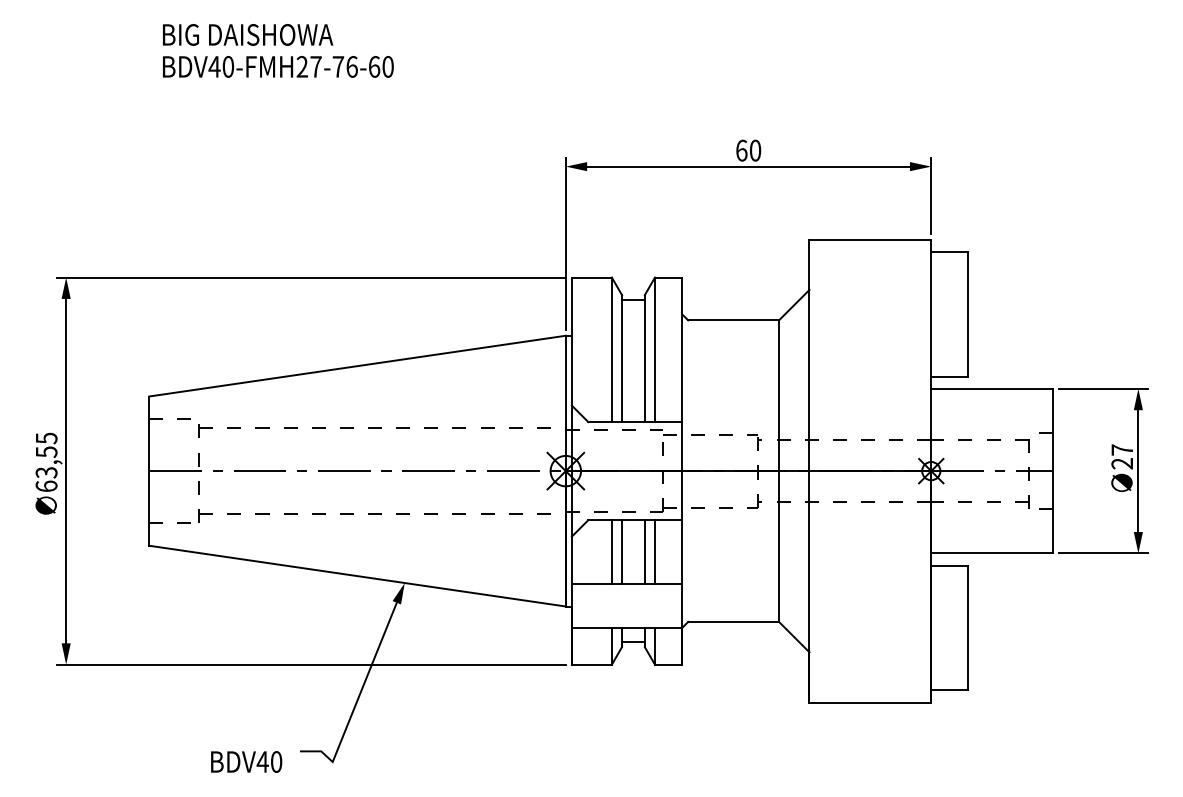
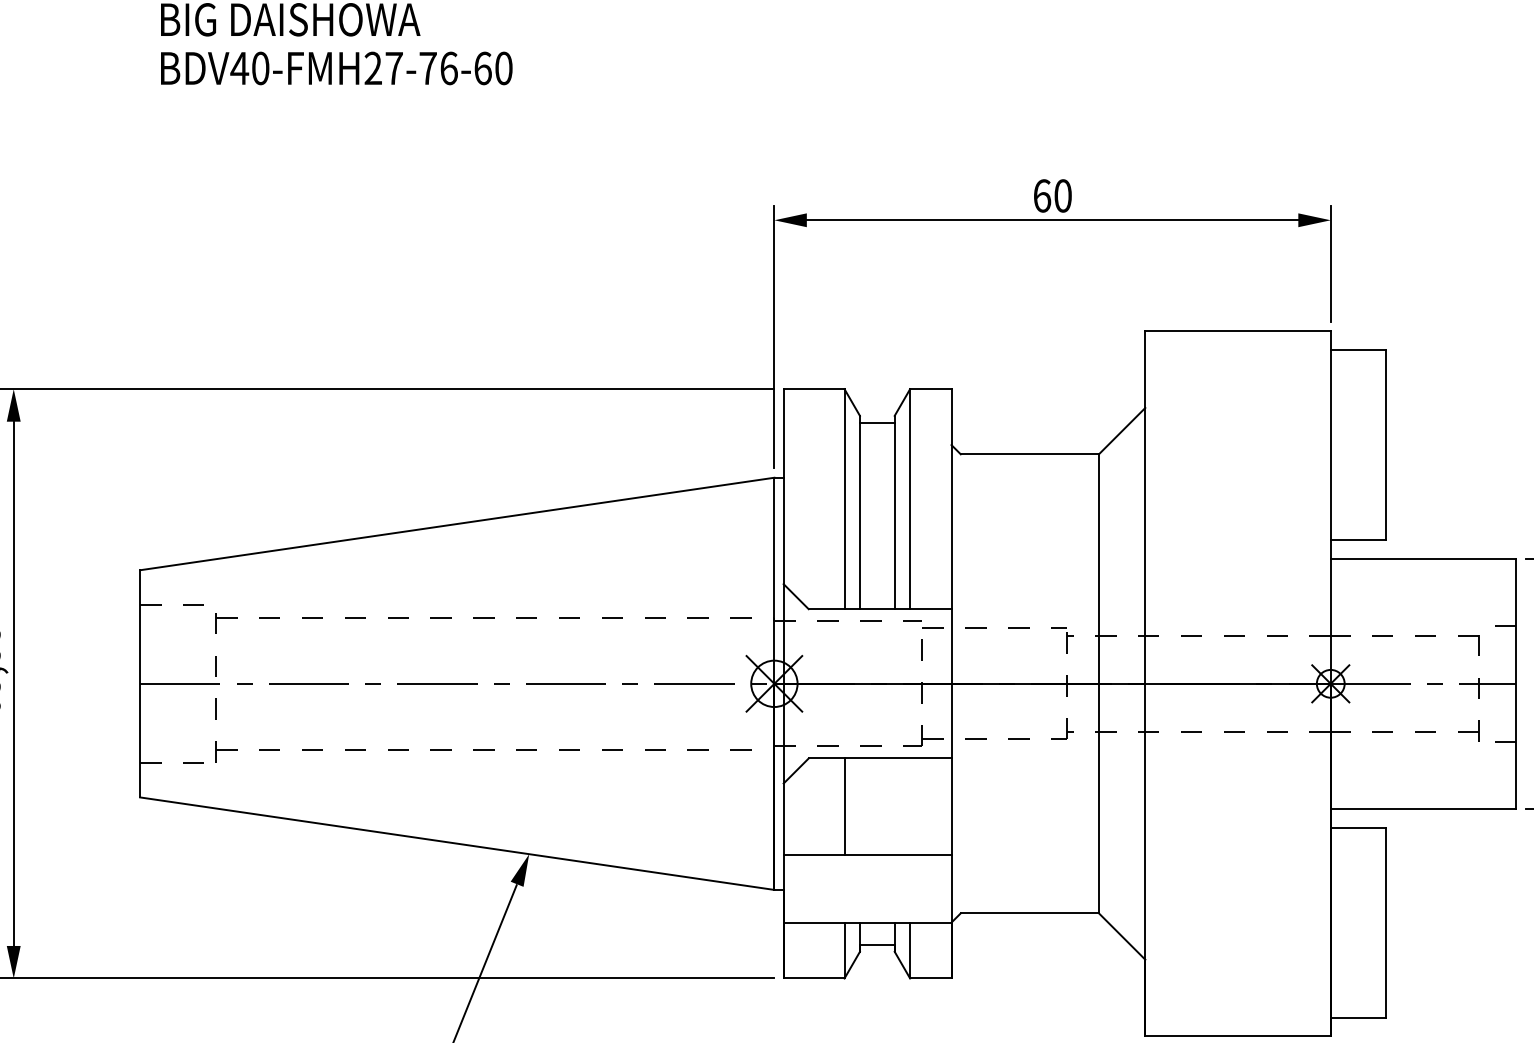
line: (622, 551) -> (860, 806), removed
line: (644, 551) -> (894, 806), removed
line: (654, 551) -> (909, 806), removed

